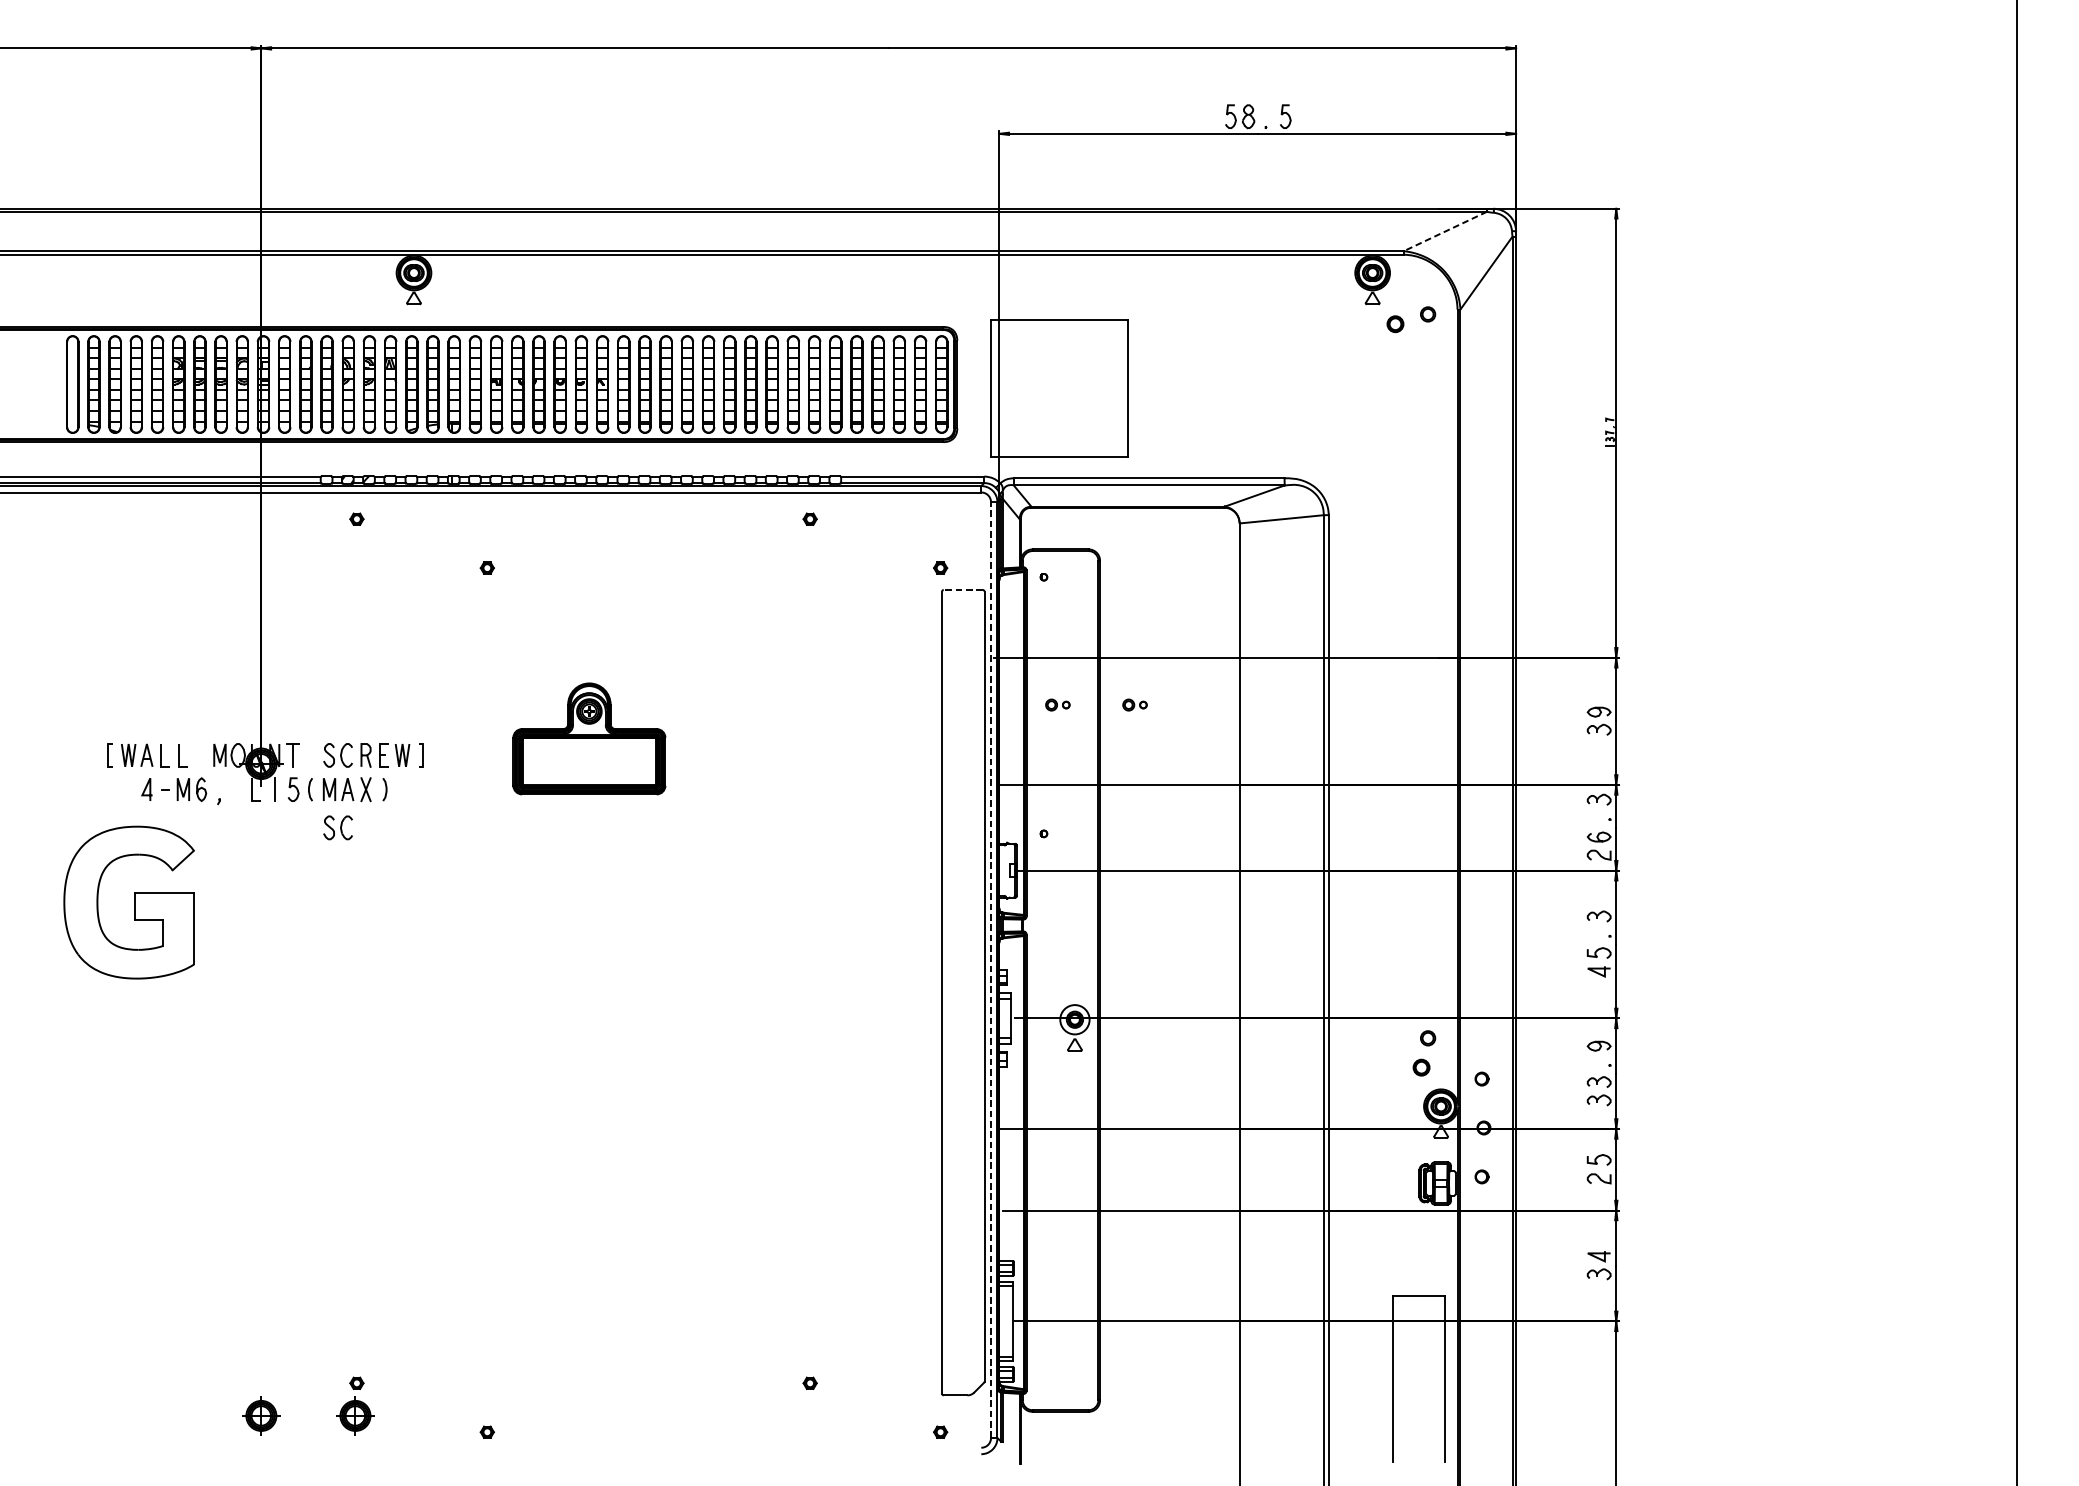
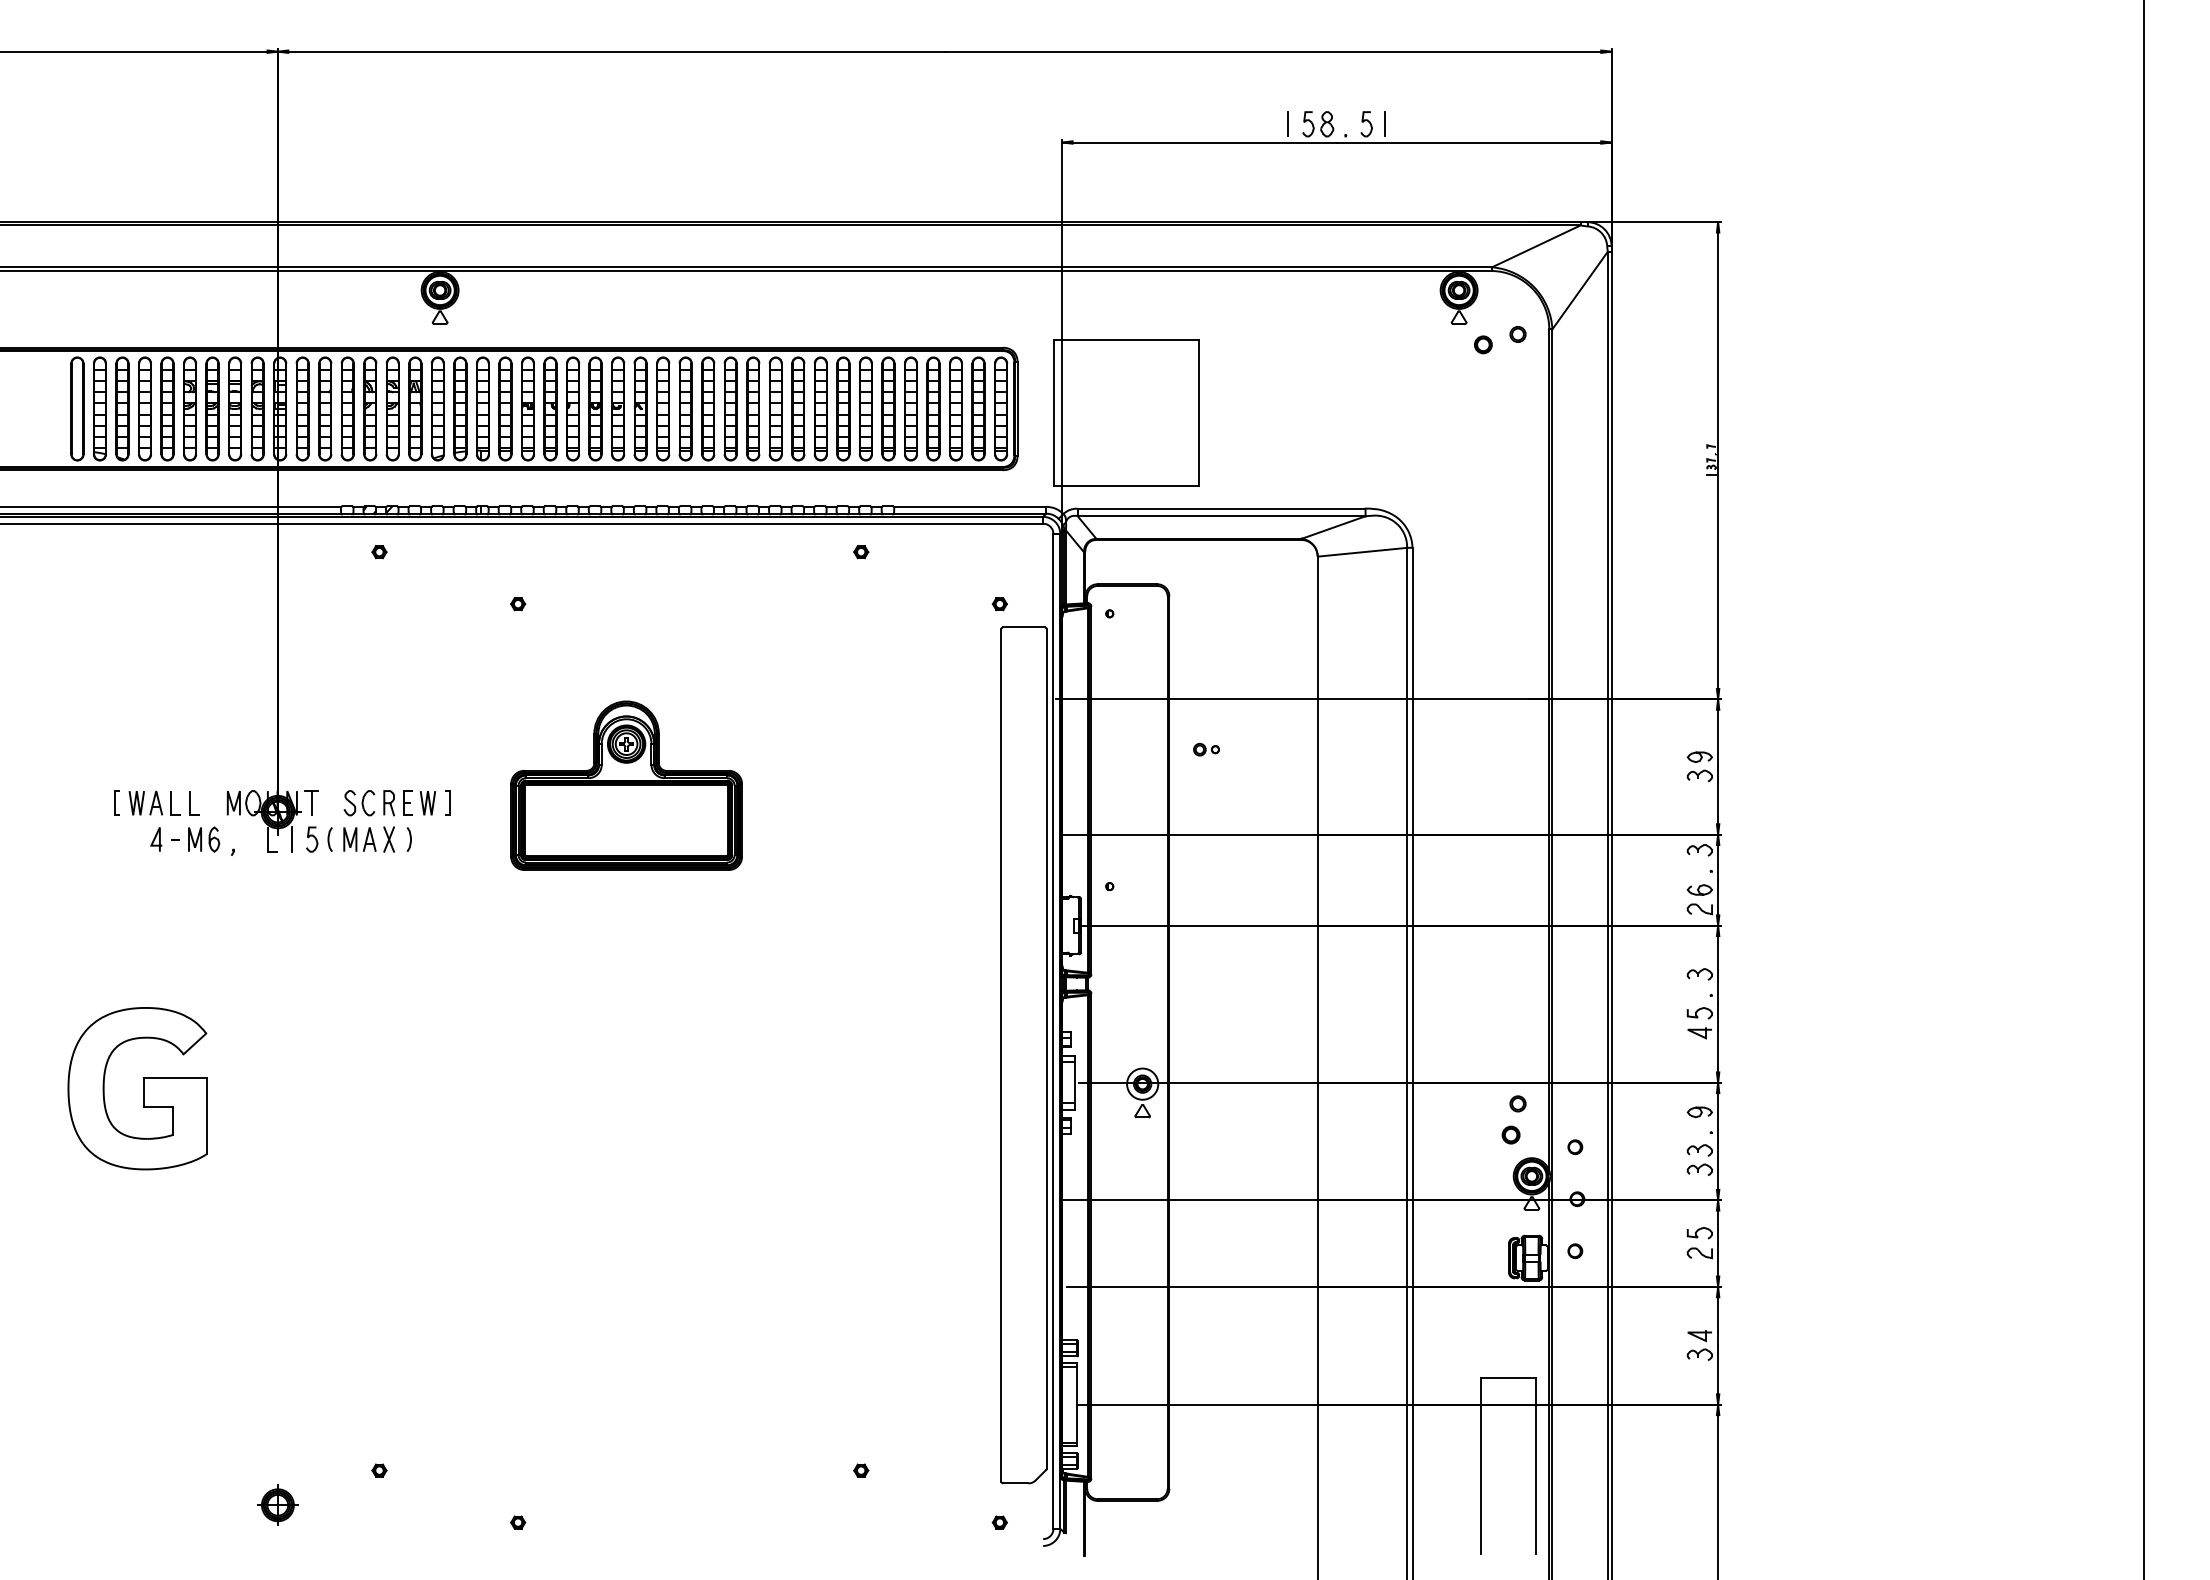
line: (1212, 116) -> (1288, 124), added
line: (1303, 116) -> (1385, 124), added
line: (1445, 231) -> (1536, 246), dashed -> solid
line: (963, 590) -> (1024, 627), dashed -> solid
part: (1057, 704) -> (1124, 749), removed
part: (589, 738) -> (626, 785), size x1.43
part: (338, 828) -> (359, 880), removed
part: (129, 902) -> (137, 1088), moved
line: (991, 969) -> (1053, 1030), dashed -> solid
part: (355, 1415) -> (377, 1504), removed

